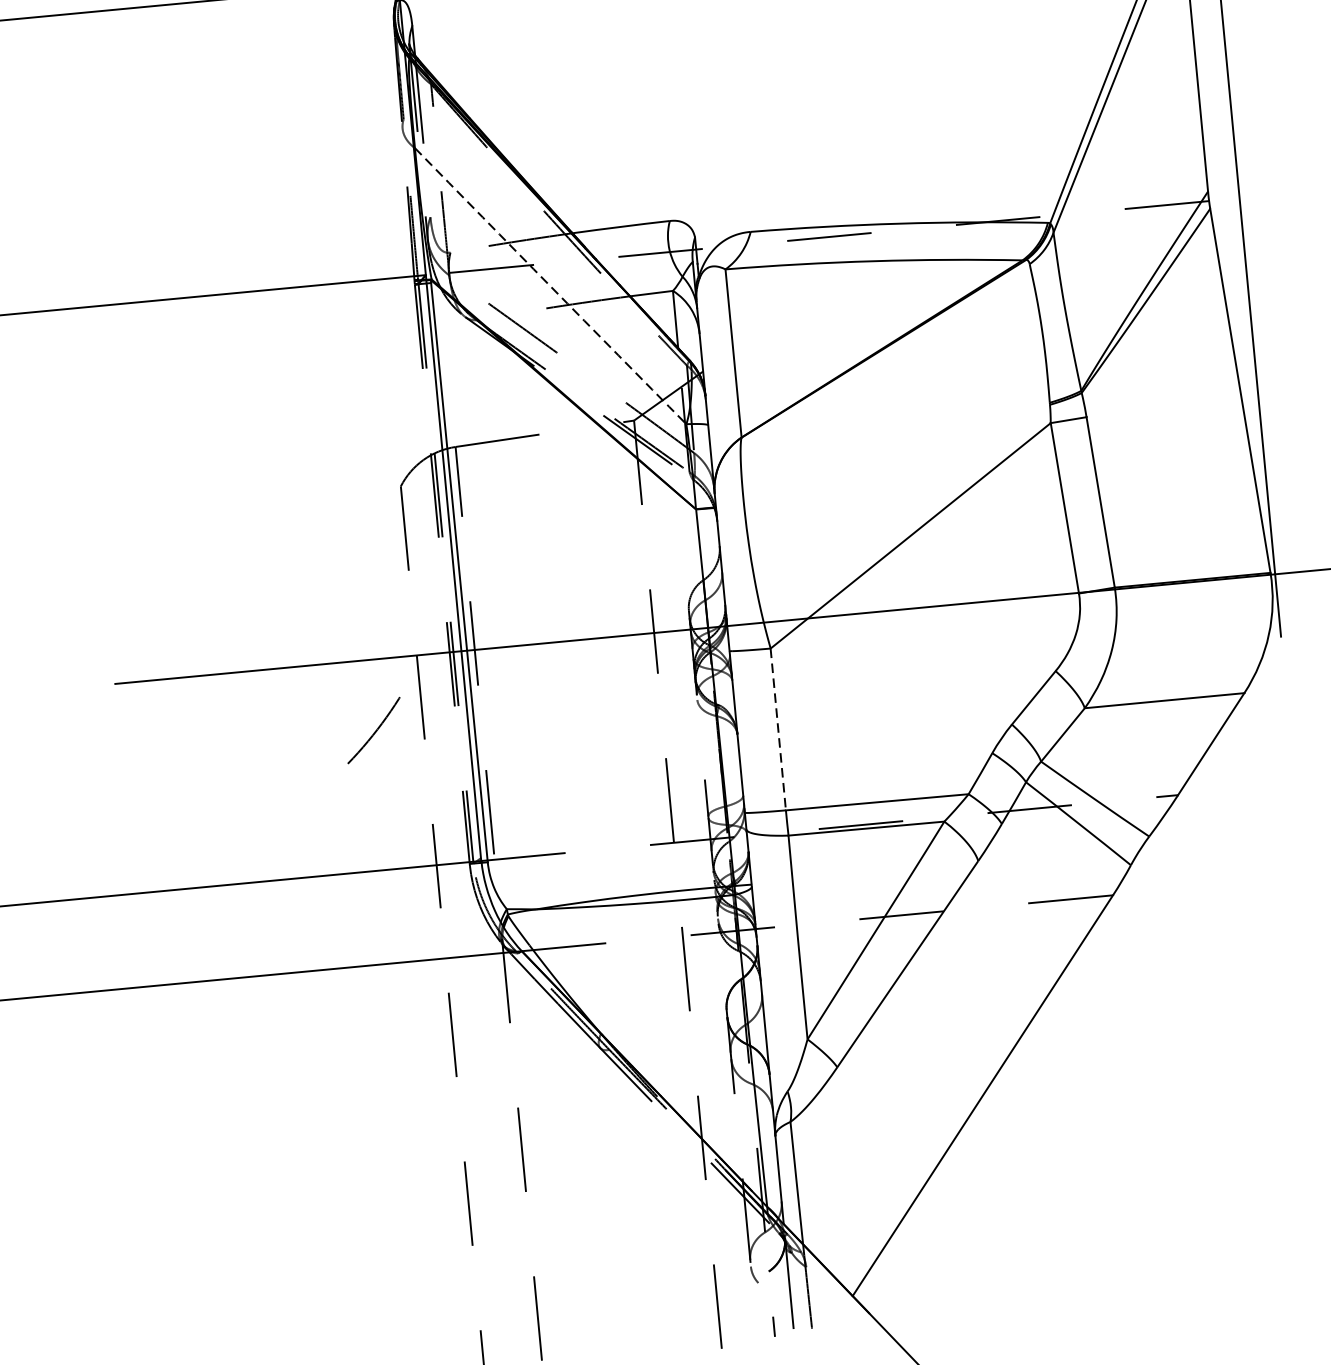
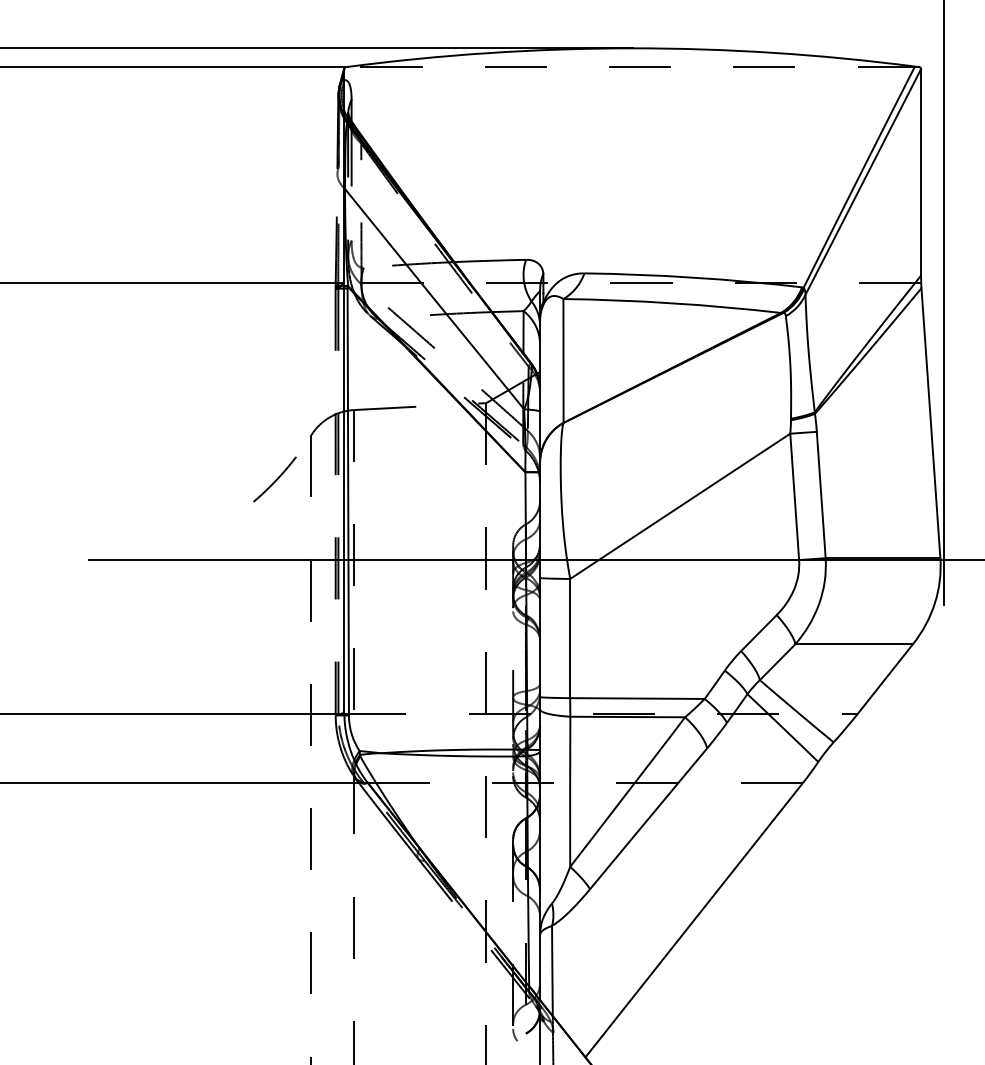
arc: (550, 286) -> (434, 299), dashed -> solid
line: (778, 729) -> (570, 638), dashed -> solid
arc: (374, 730) -> (275, 479), moved

